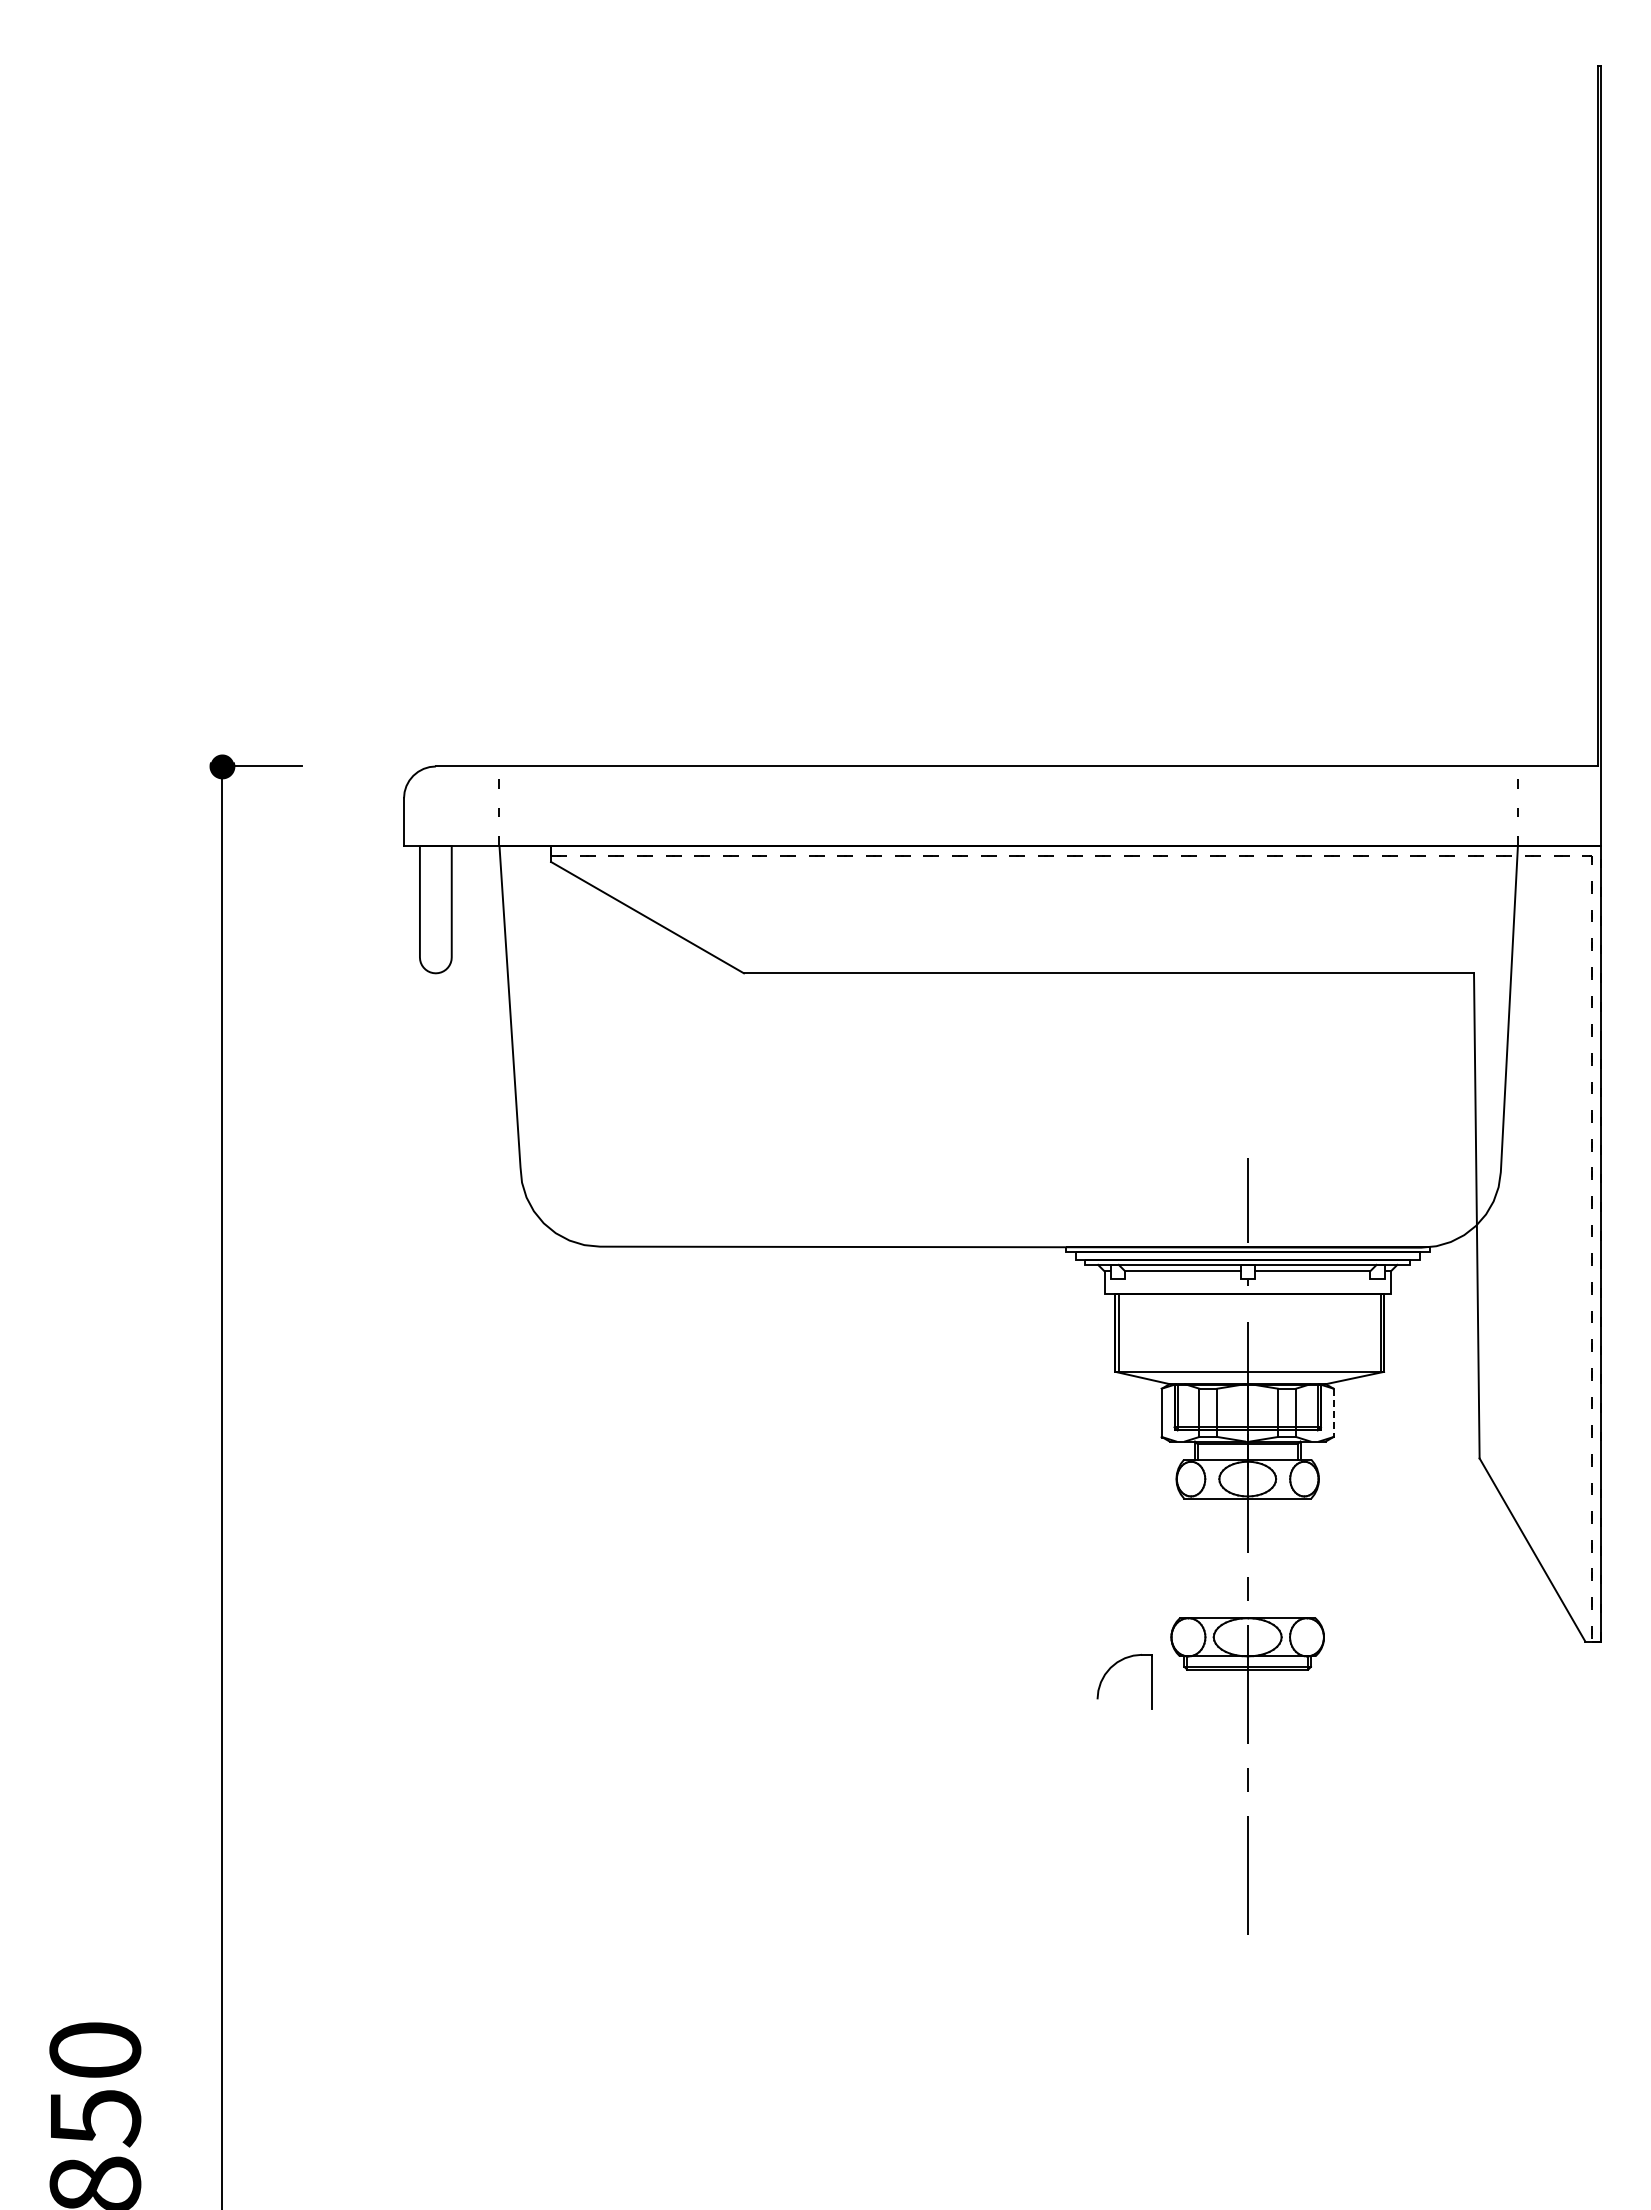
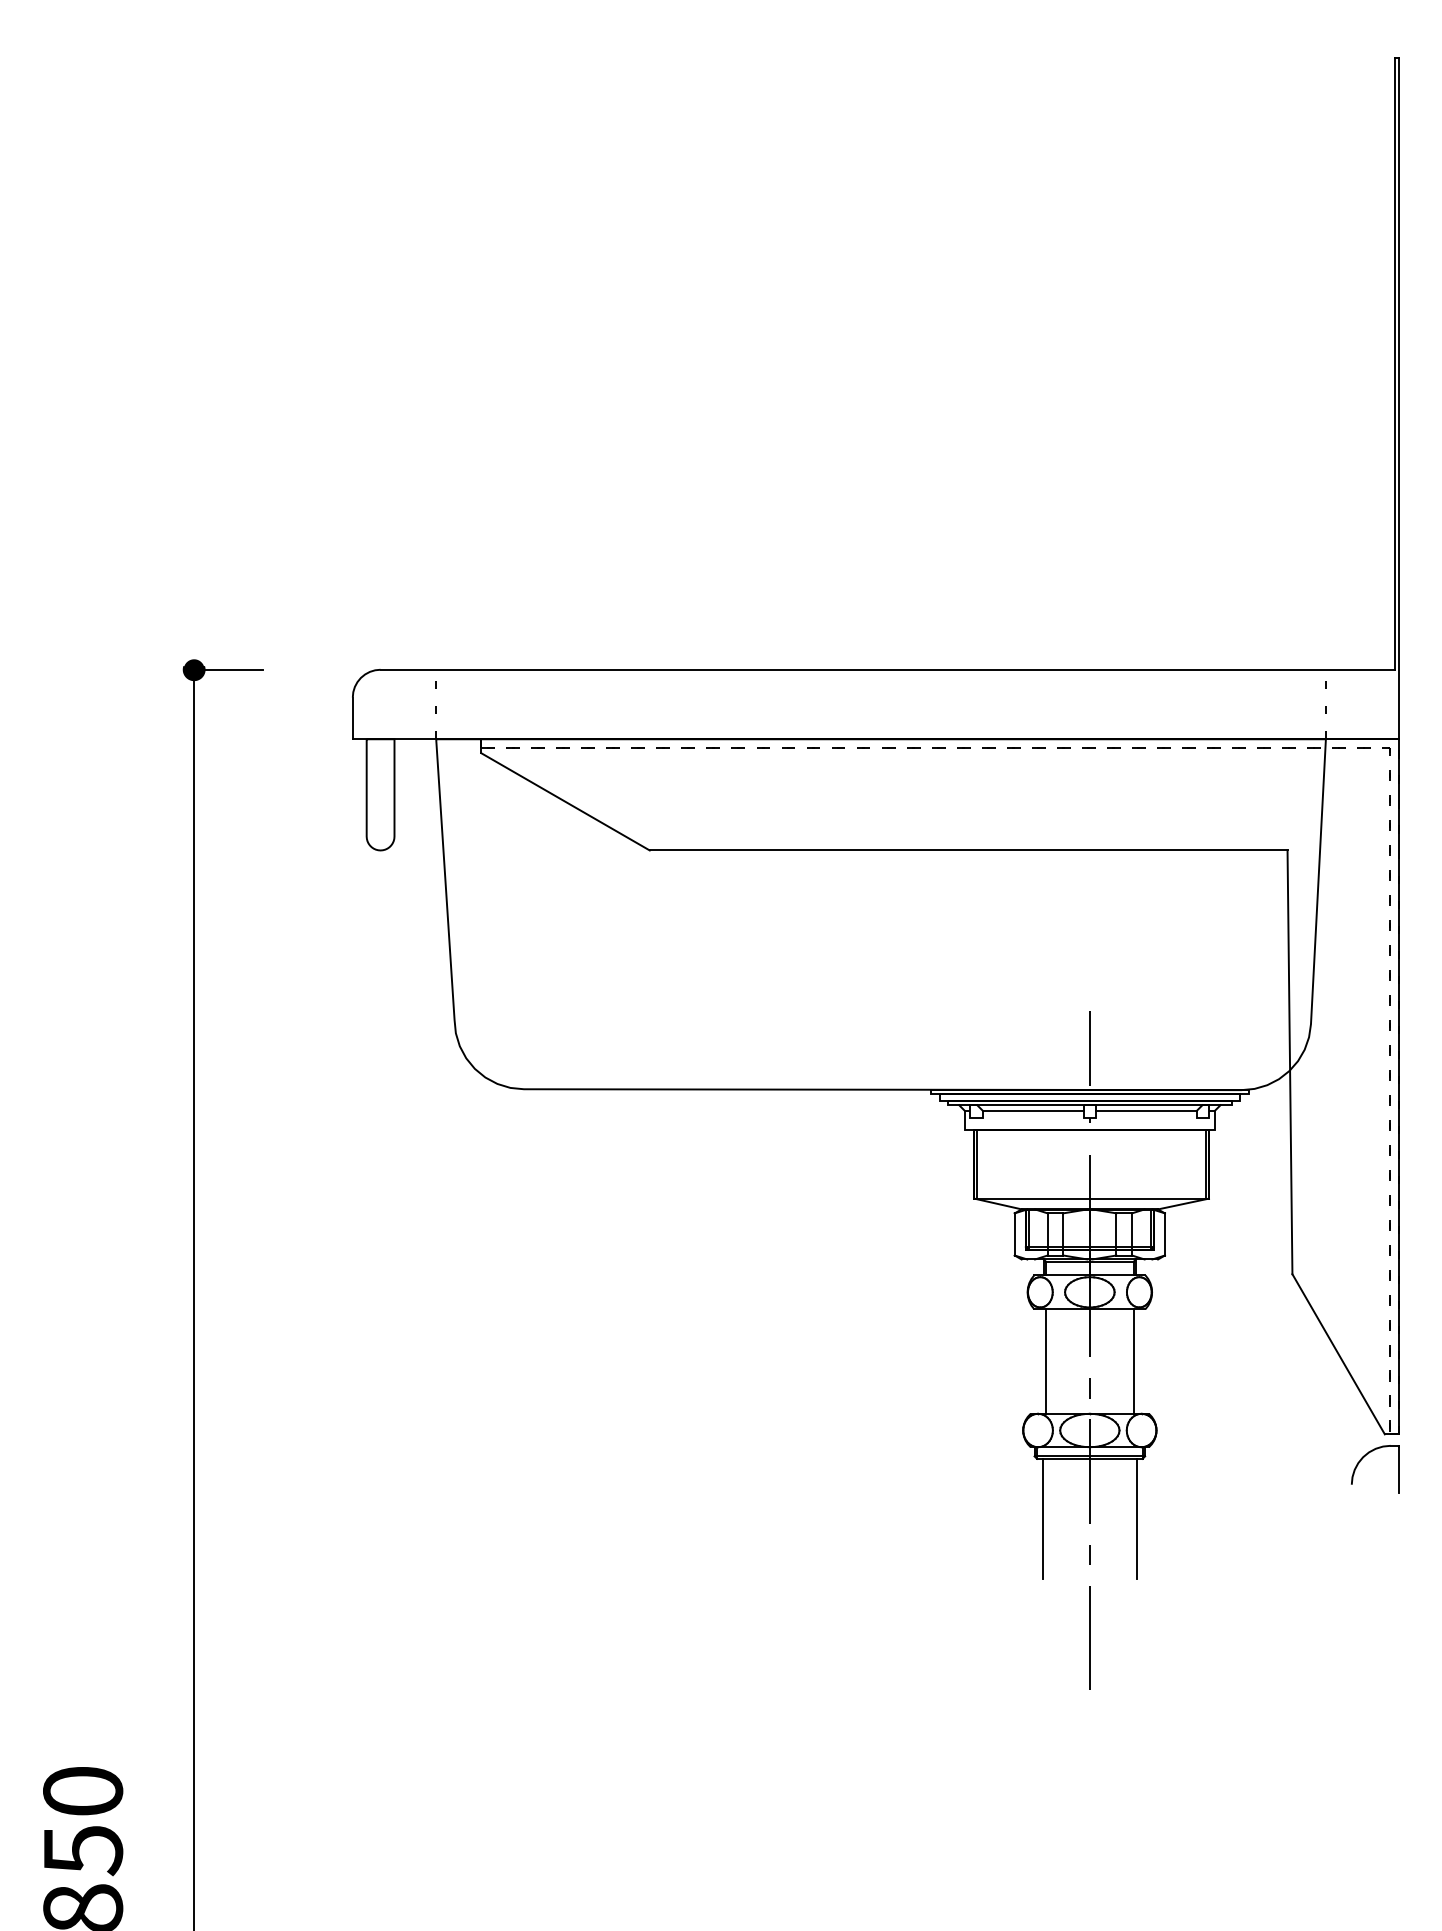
line: (1333, 1413) -> (1164, 1235), dashed -> solid
line: (1197, 1558) -> (1045, 1361), added
line: (1298, 1558) -> (1134, 1361), added
part: (1115, 1665) -> (1367, 1455), moved
line: (1194, 1738) -> (1043, 1518), added
line: (1301, 1738) -> (1136, 1518), added

